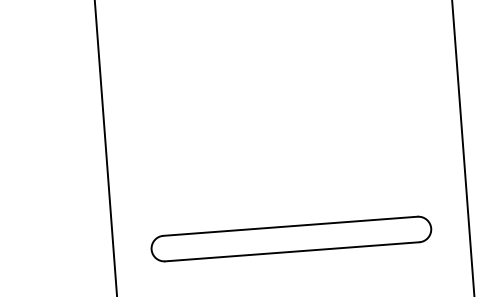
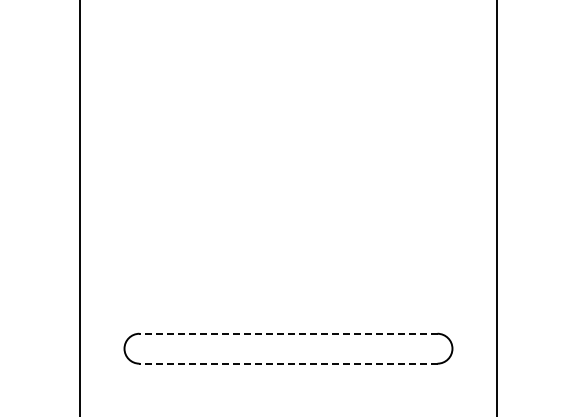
line: (290, 226) -> (288, 333), solid -> dashed
line: (292, 251) -> (288, 363), solid -> dashed

